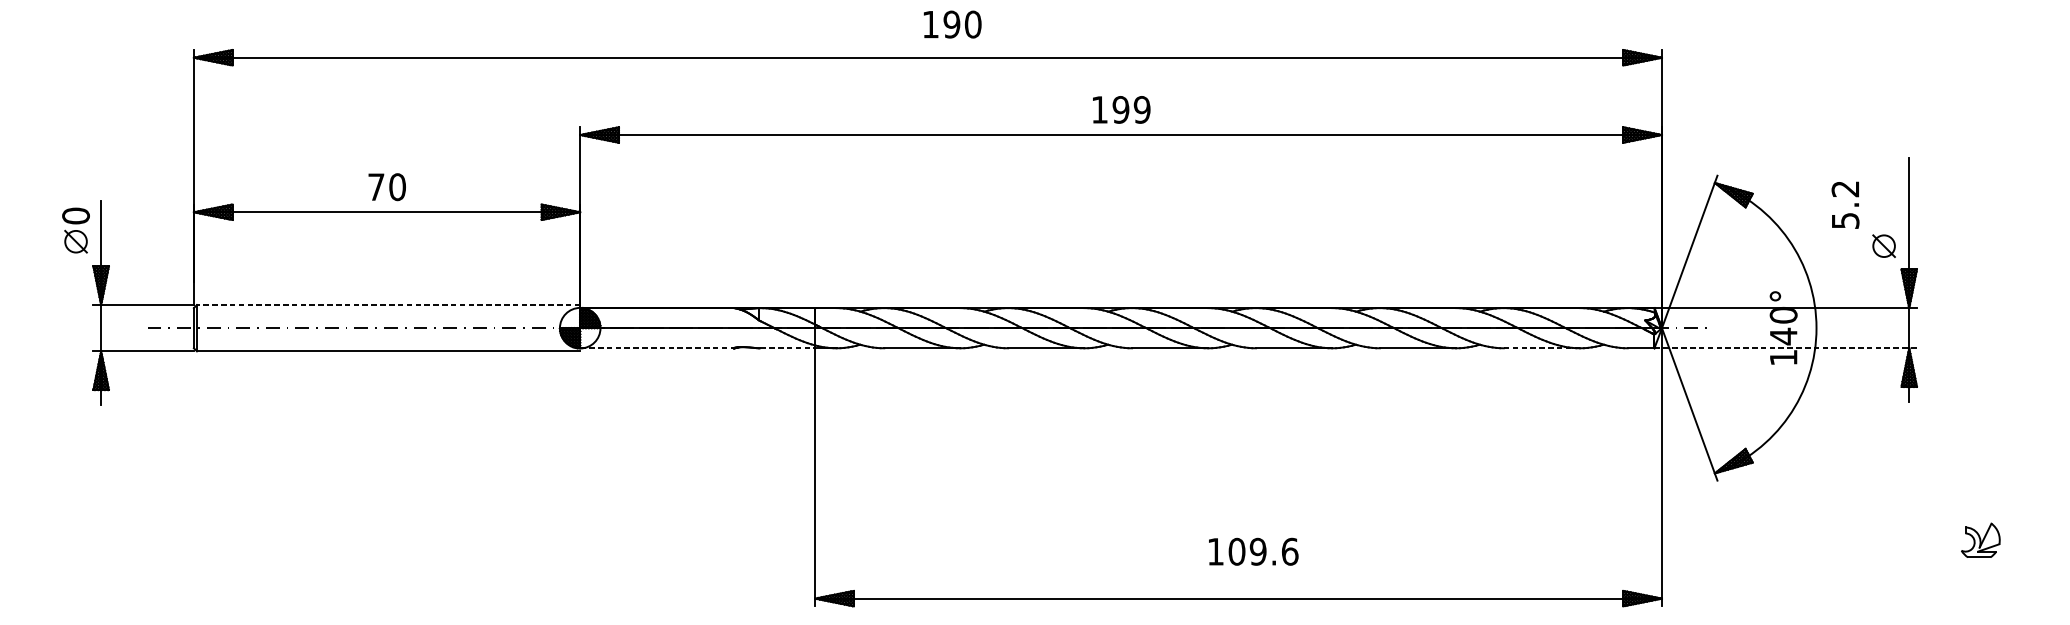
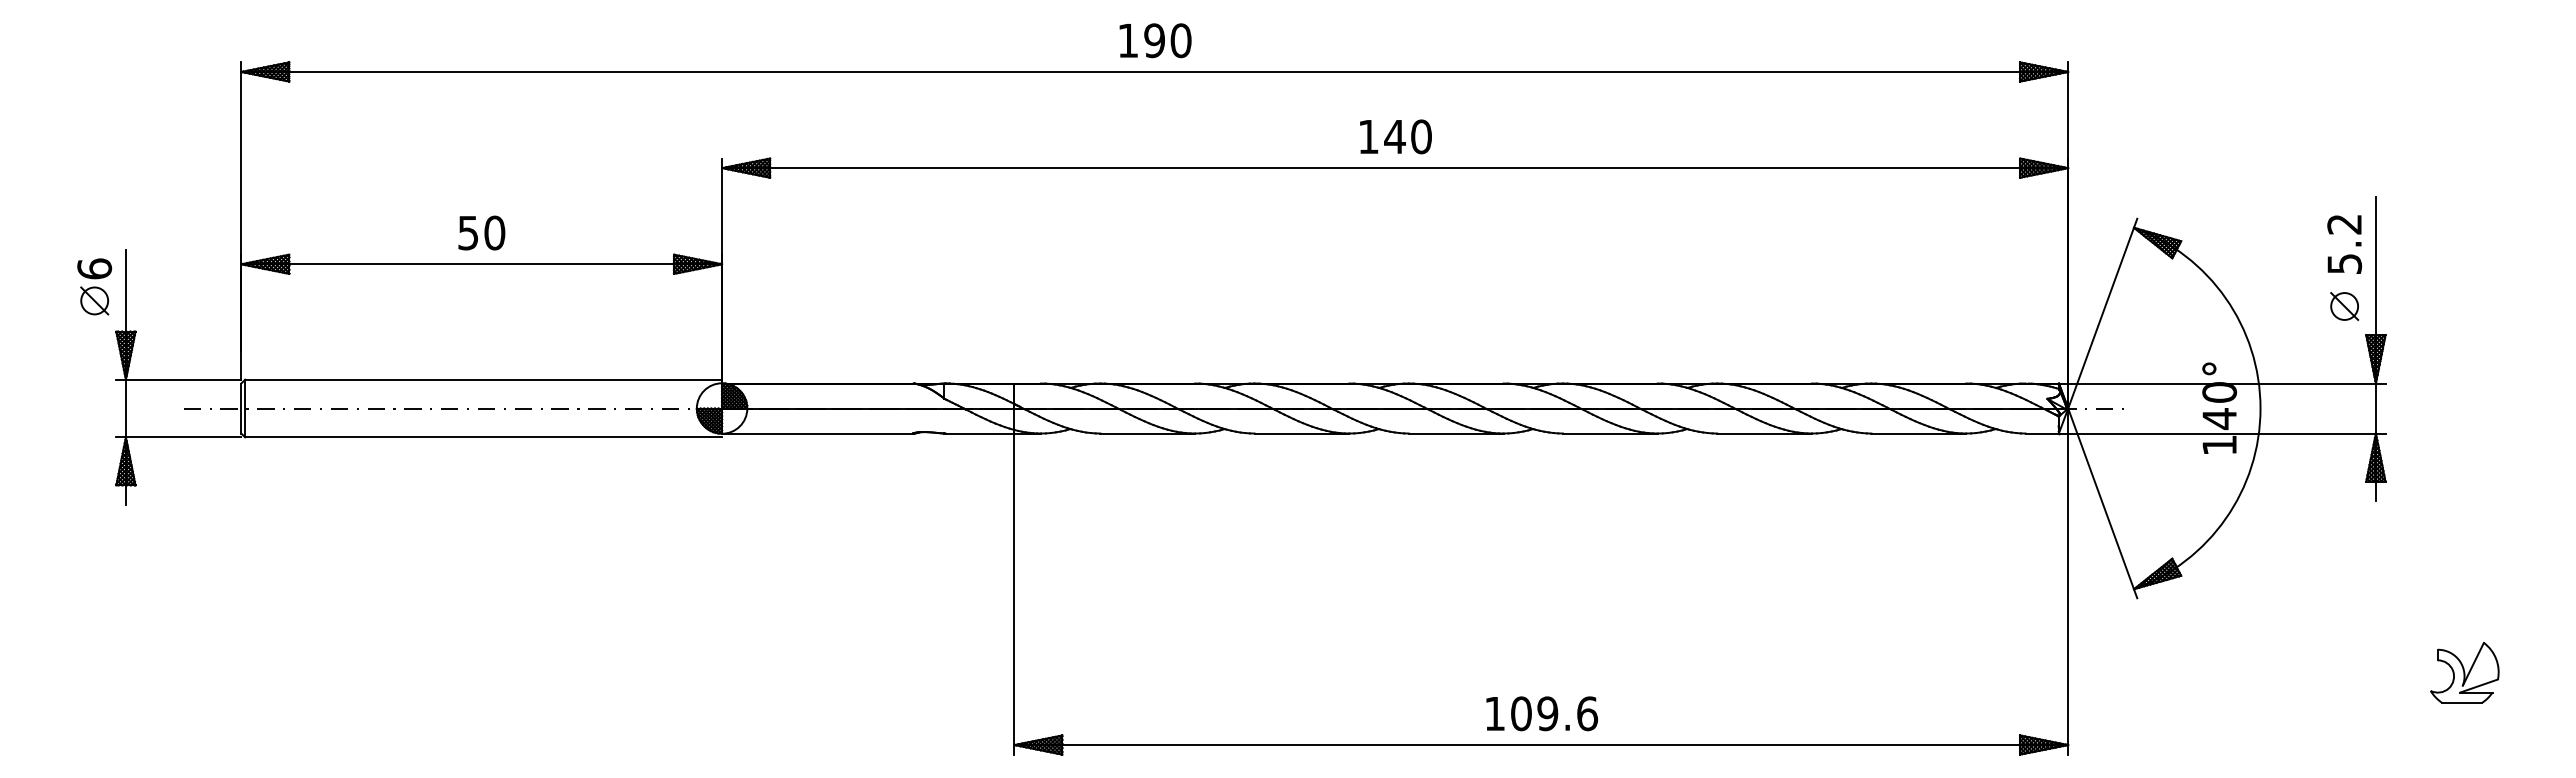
text: (952, 24) -> (1155, 40), moved
text: (1131, 109) -> (1407, 136), 199 -> 140
text: (376, 187) -> (468, 233), 70 -> 50
text: (1845, 205) -> (2344, 244), moved
text: (75, 215) -> (94, 268), 0 -> 6
line: (388, 304) -> (483, 379), dashed -> solid
line: (656, 348) -> (817, 433), dashed -> solid
line: (787, 348) -> (980, 433), dashed -> solid
line: (1542, 348) -> (1919, 433), dashed -> solid
line: (1785, 348) -> (2222, 433), dashed -> solid
part: (1980, 540) -> (2464, 672), size x1.43
text: (1253, 551) -> (1542, 713), moved

